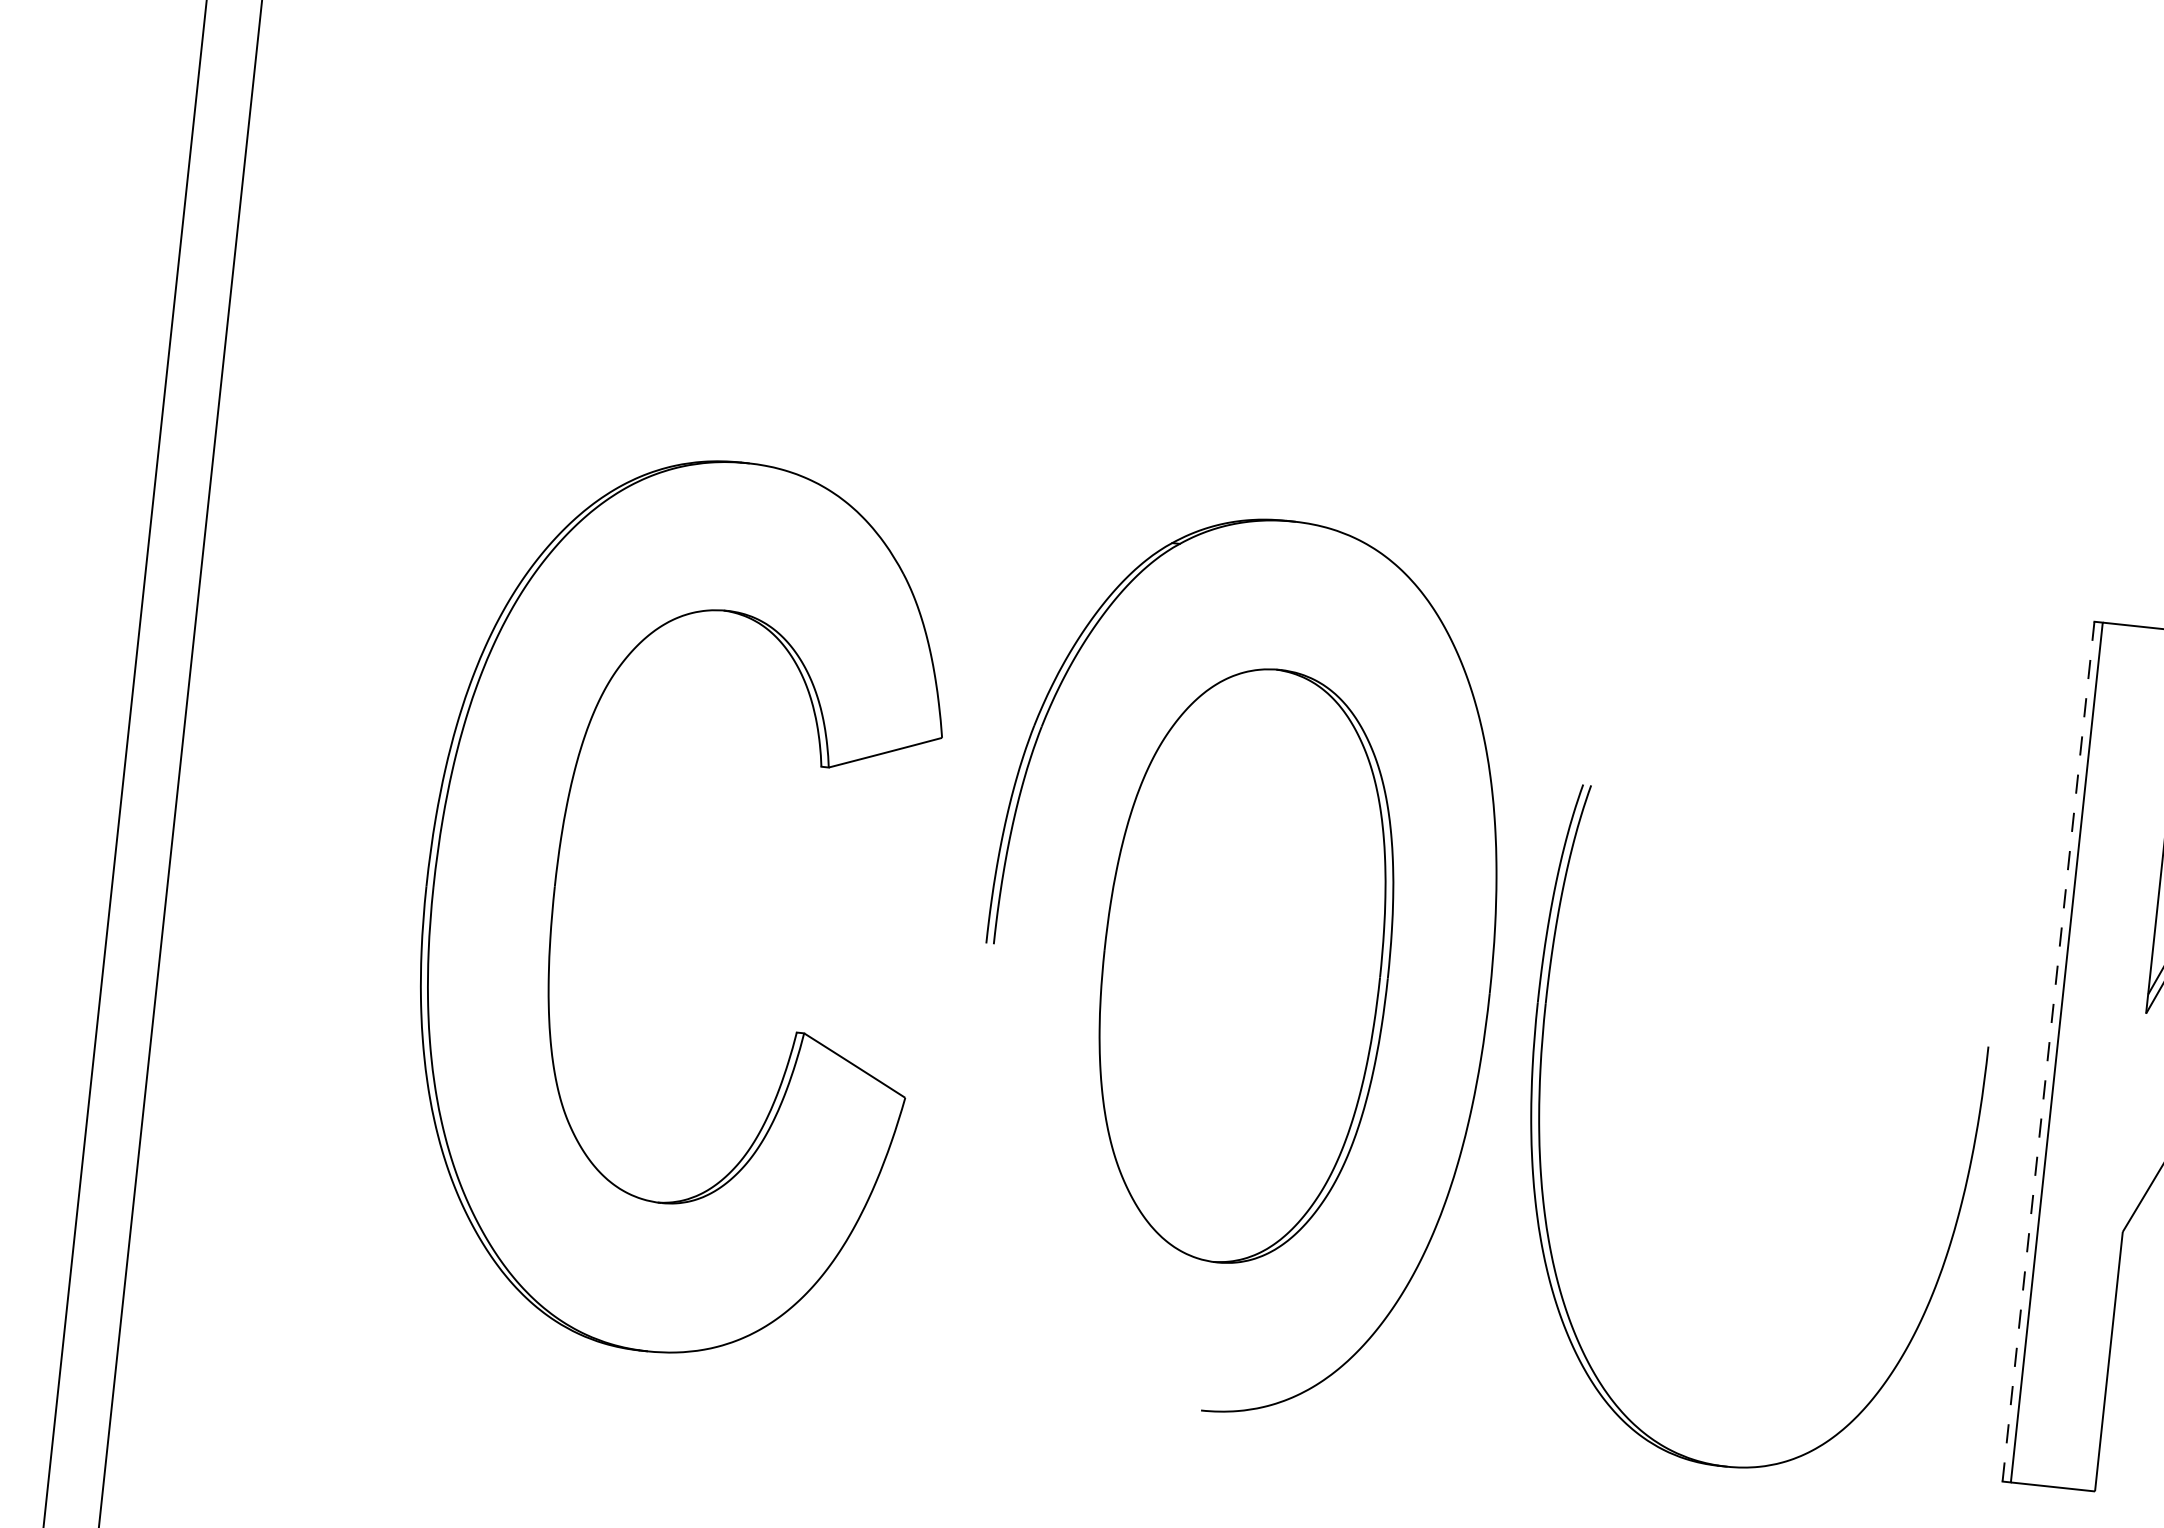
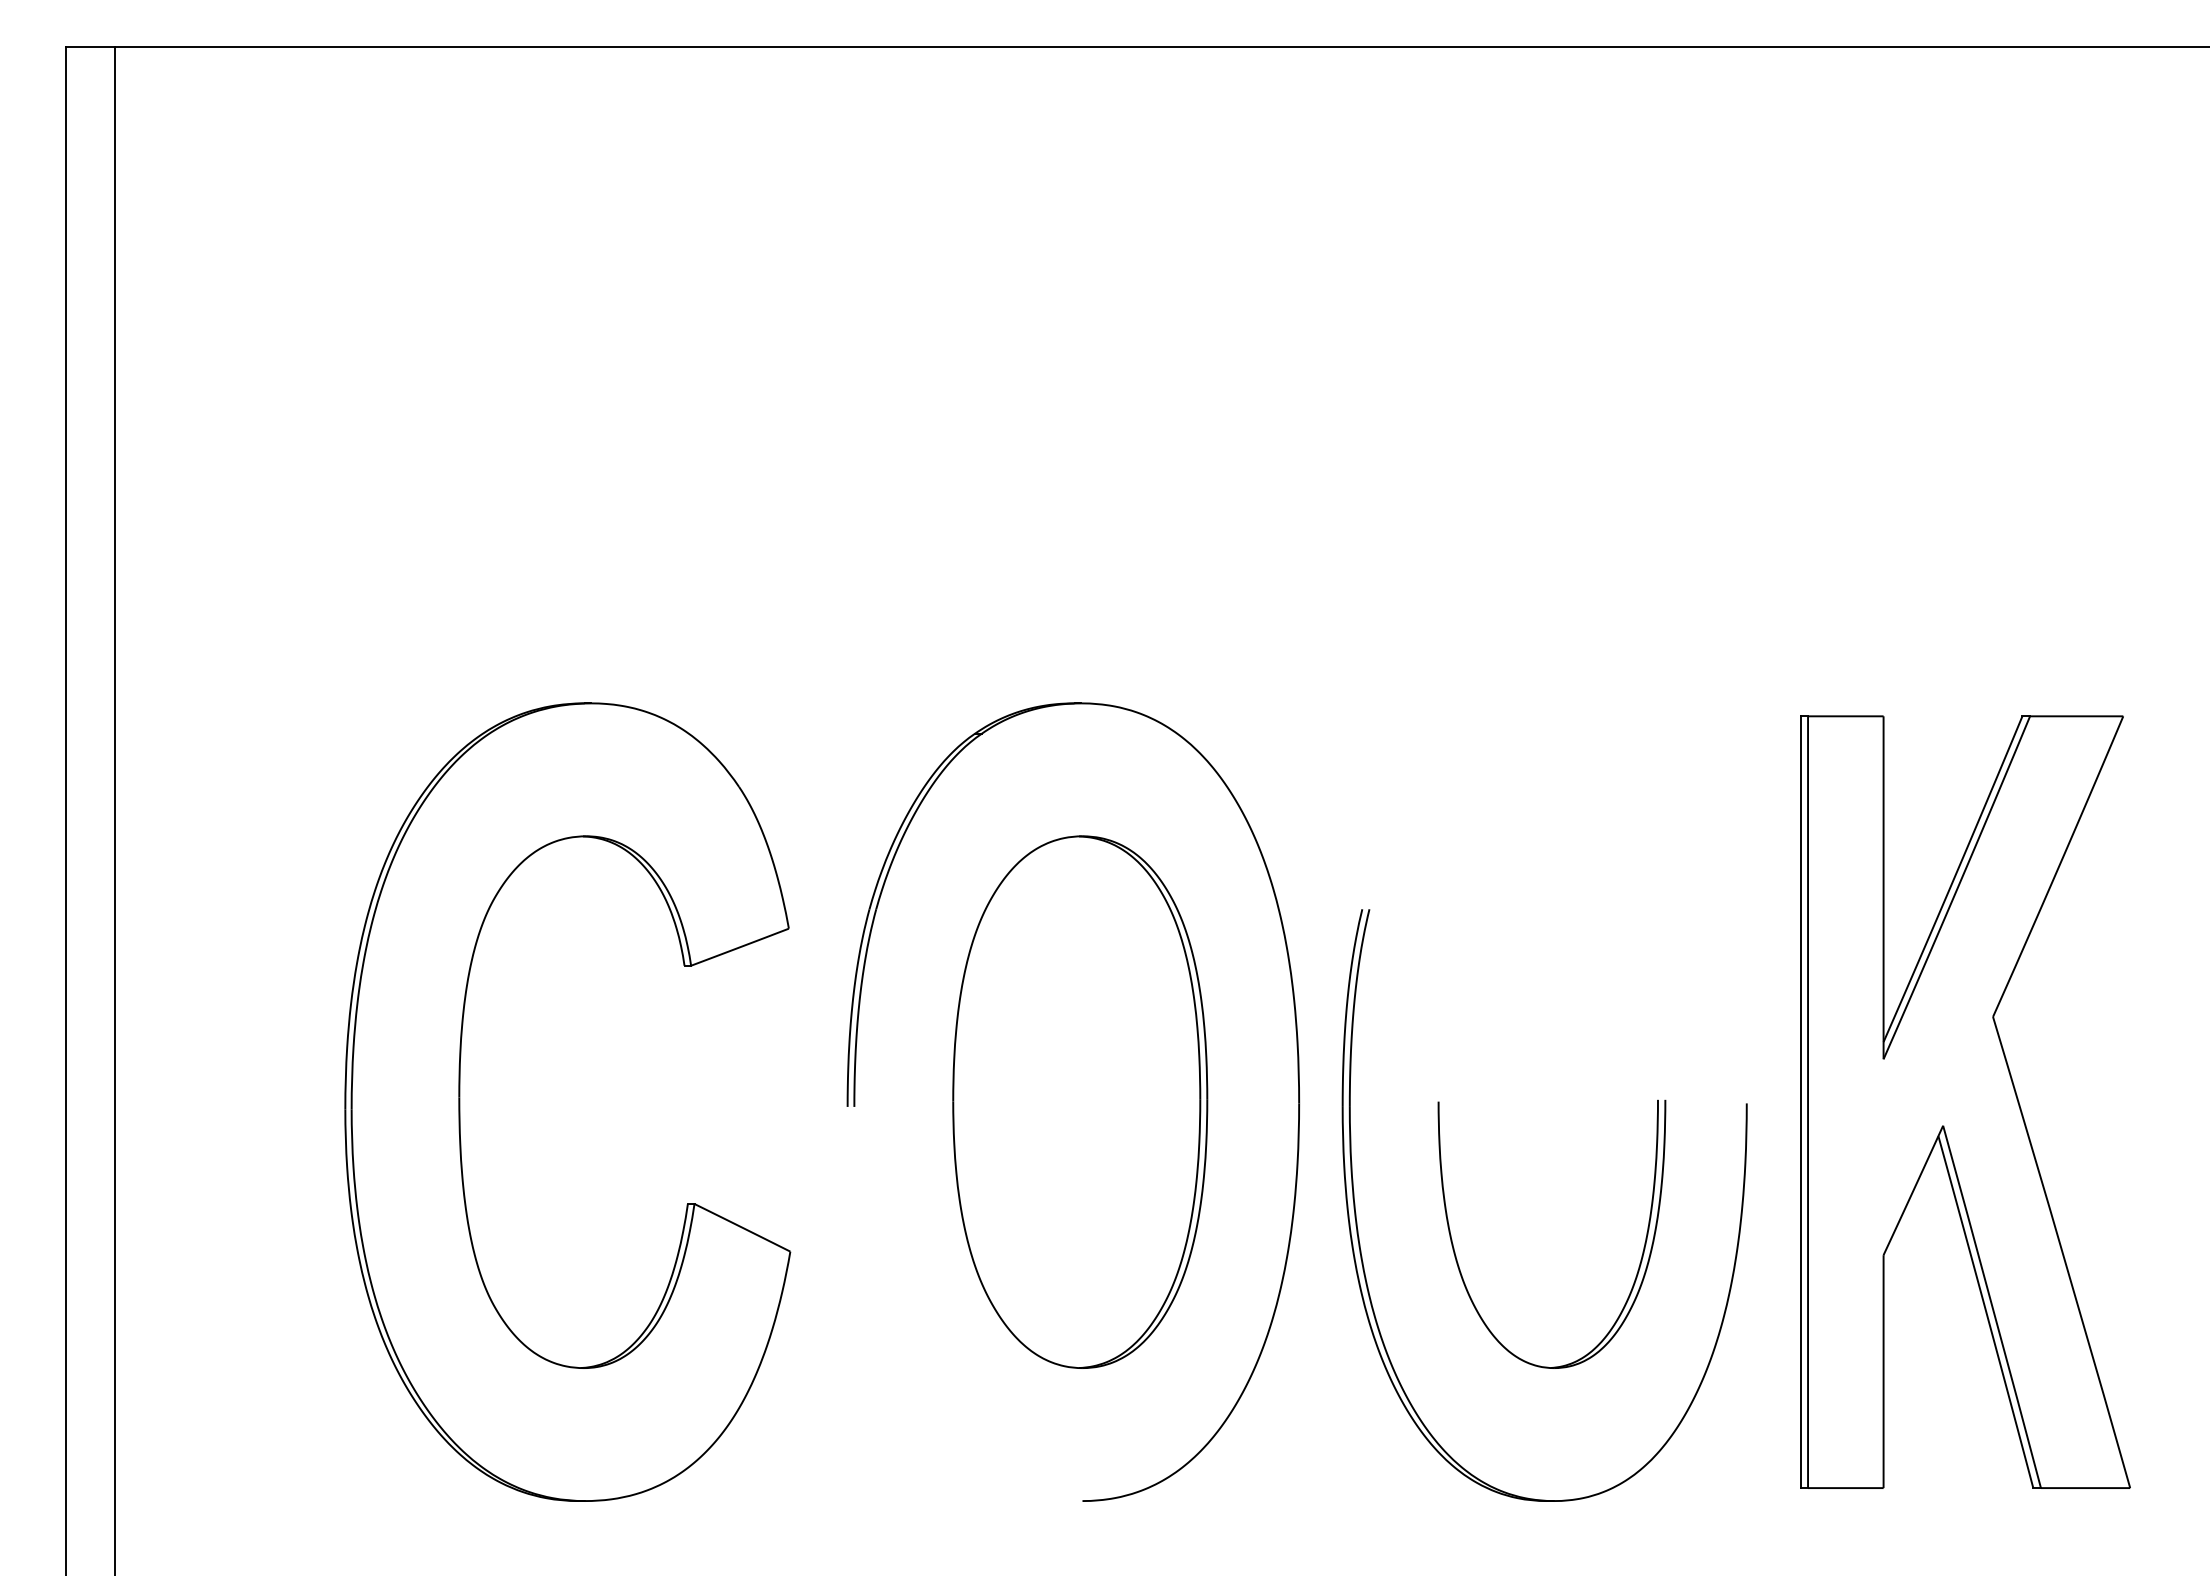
line: (2048, 1051) -> (1800, 1102), dashed -> solid
part: (1853, 1203) -> (1641, 1255), added

